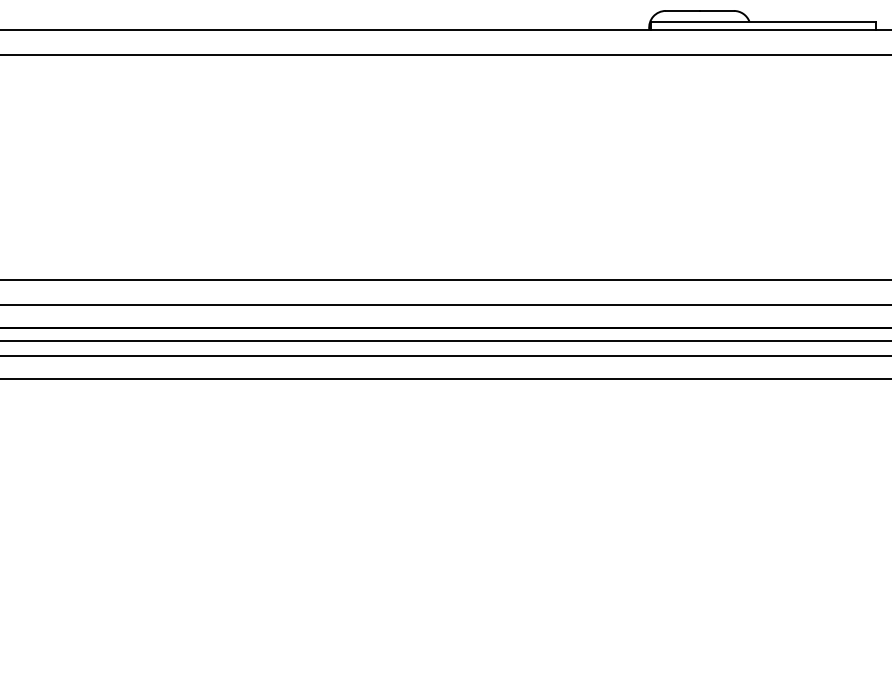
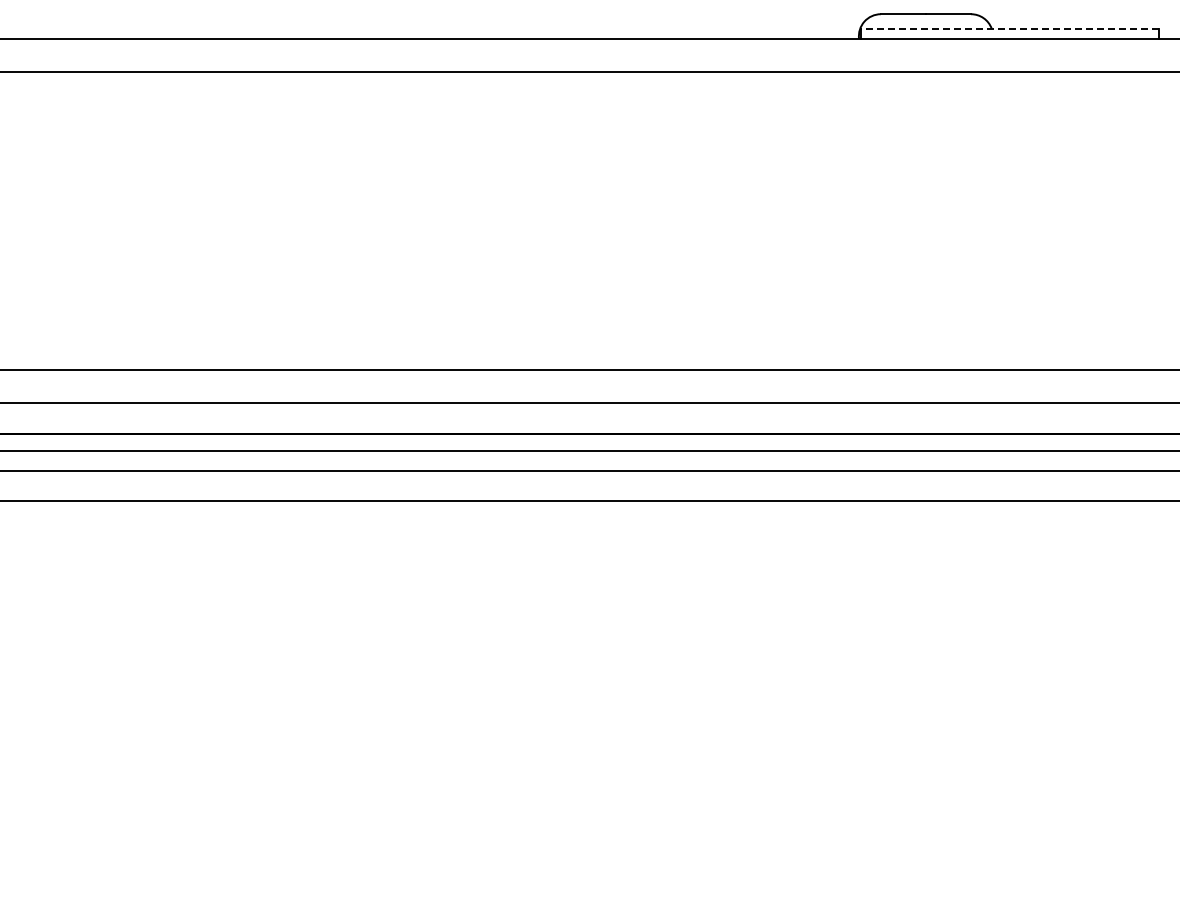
line: (762, 21) -> (1009, 28), solid -> dashed

